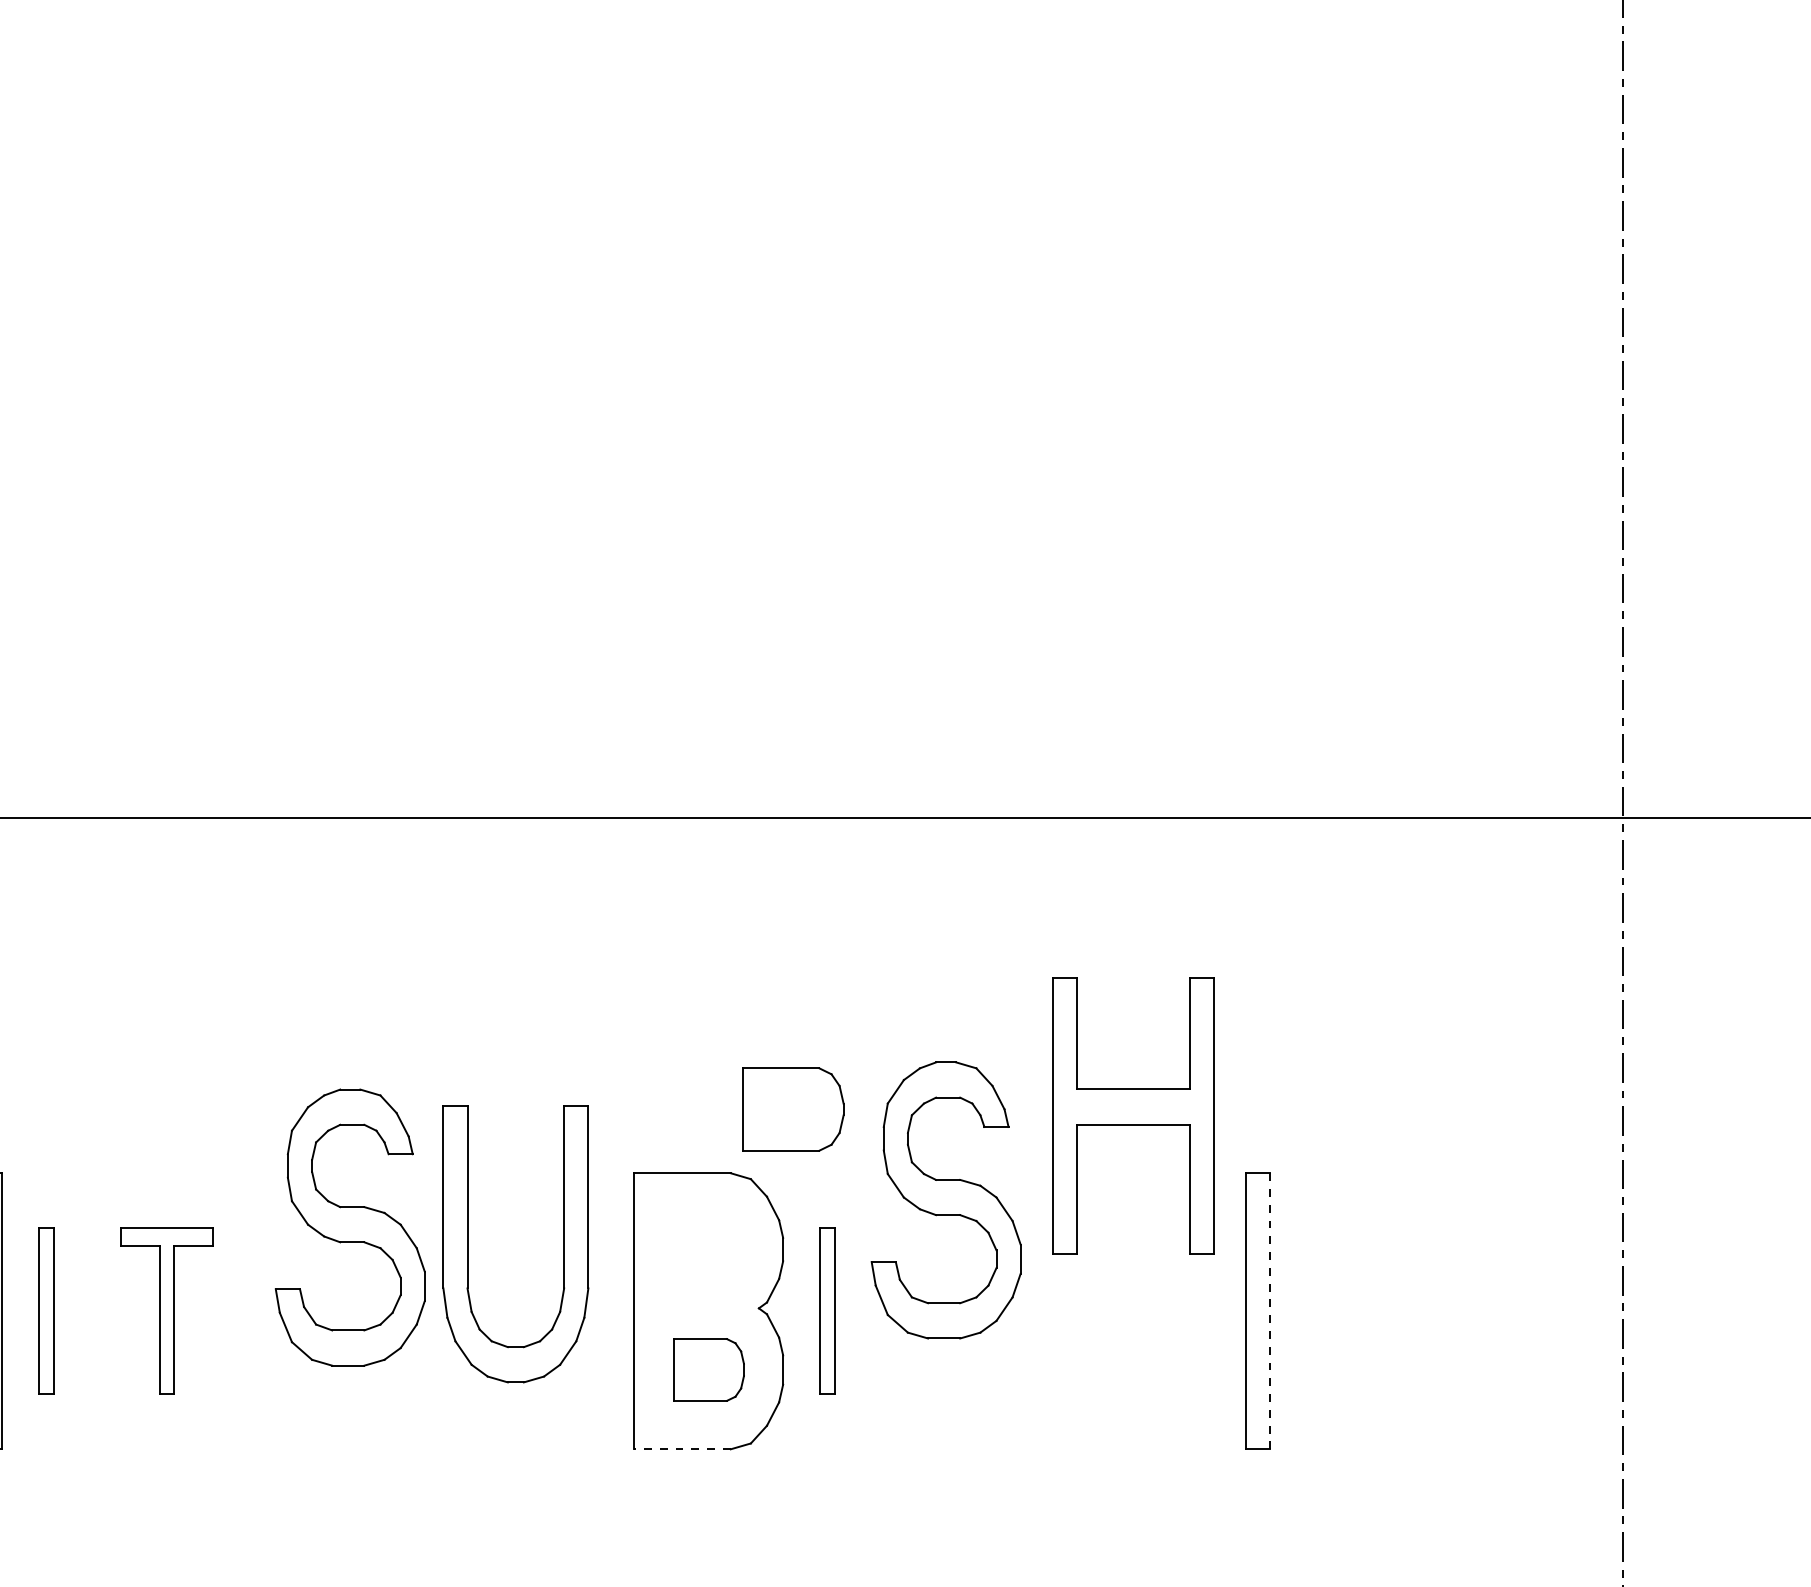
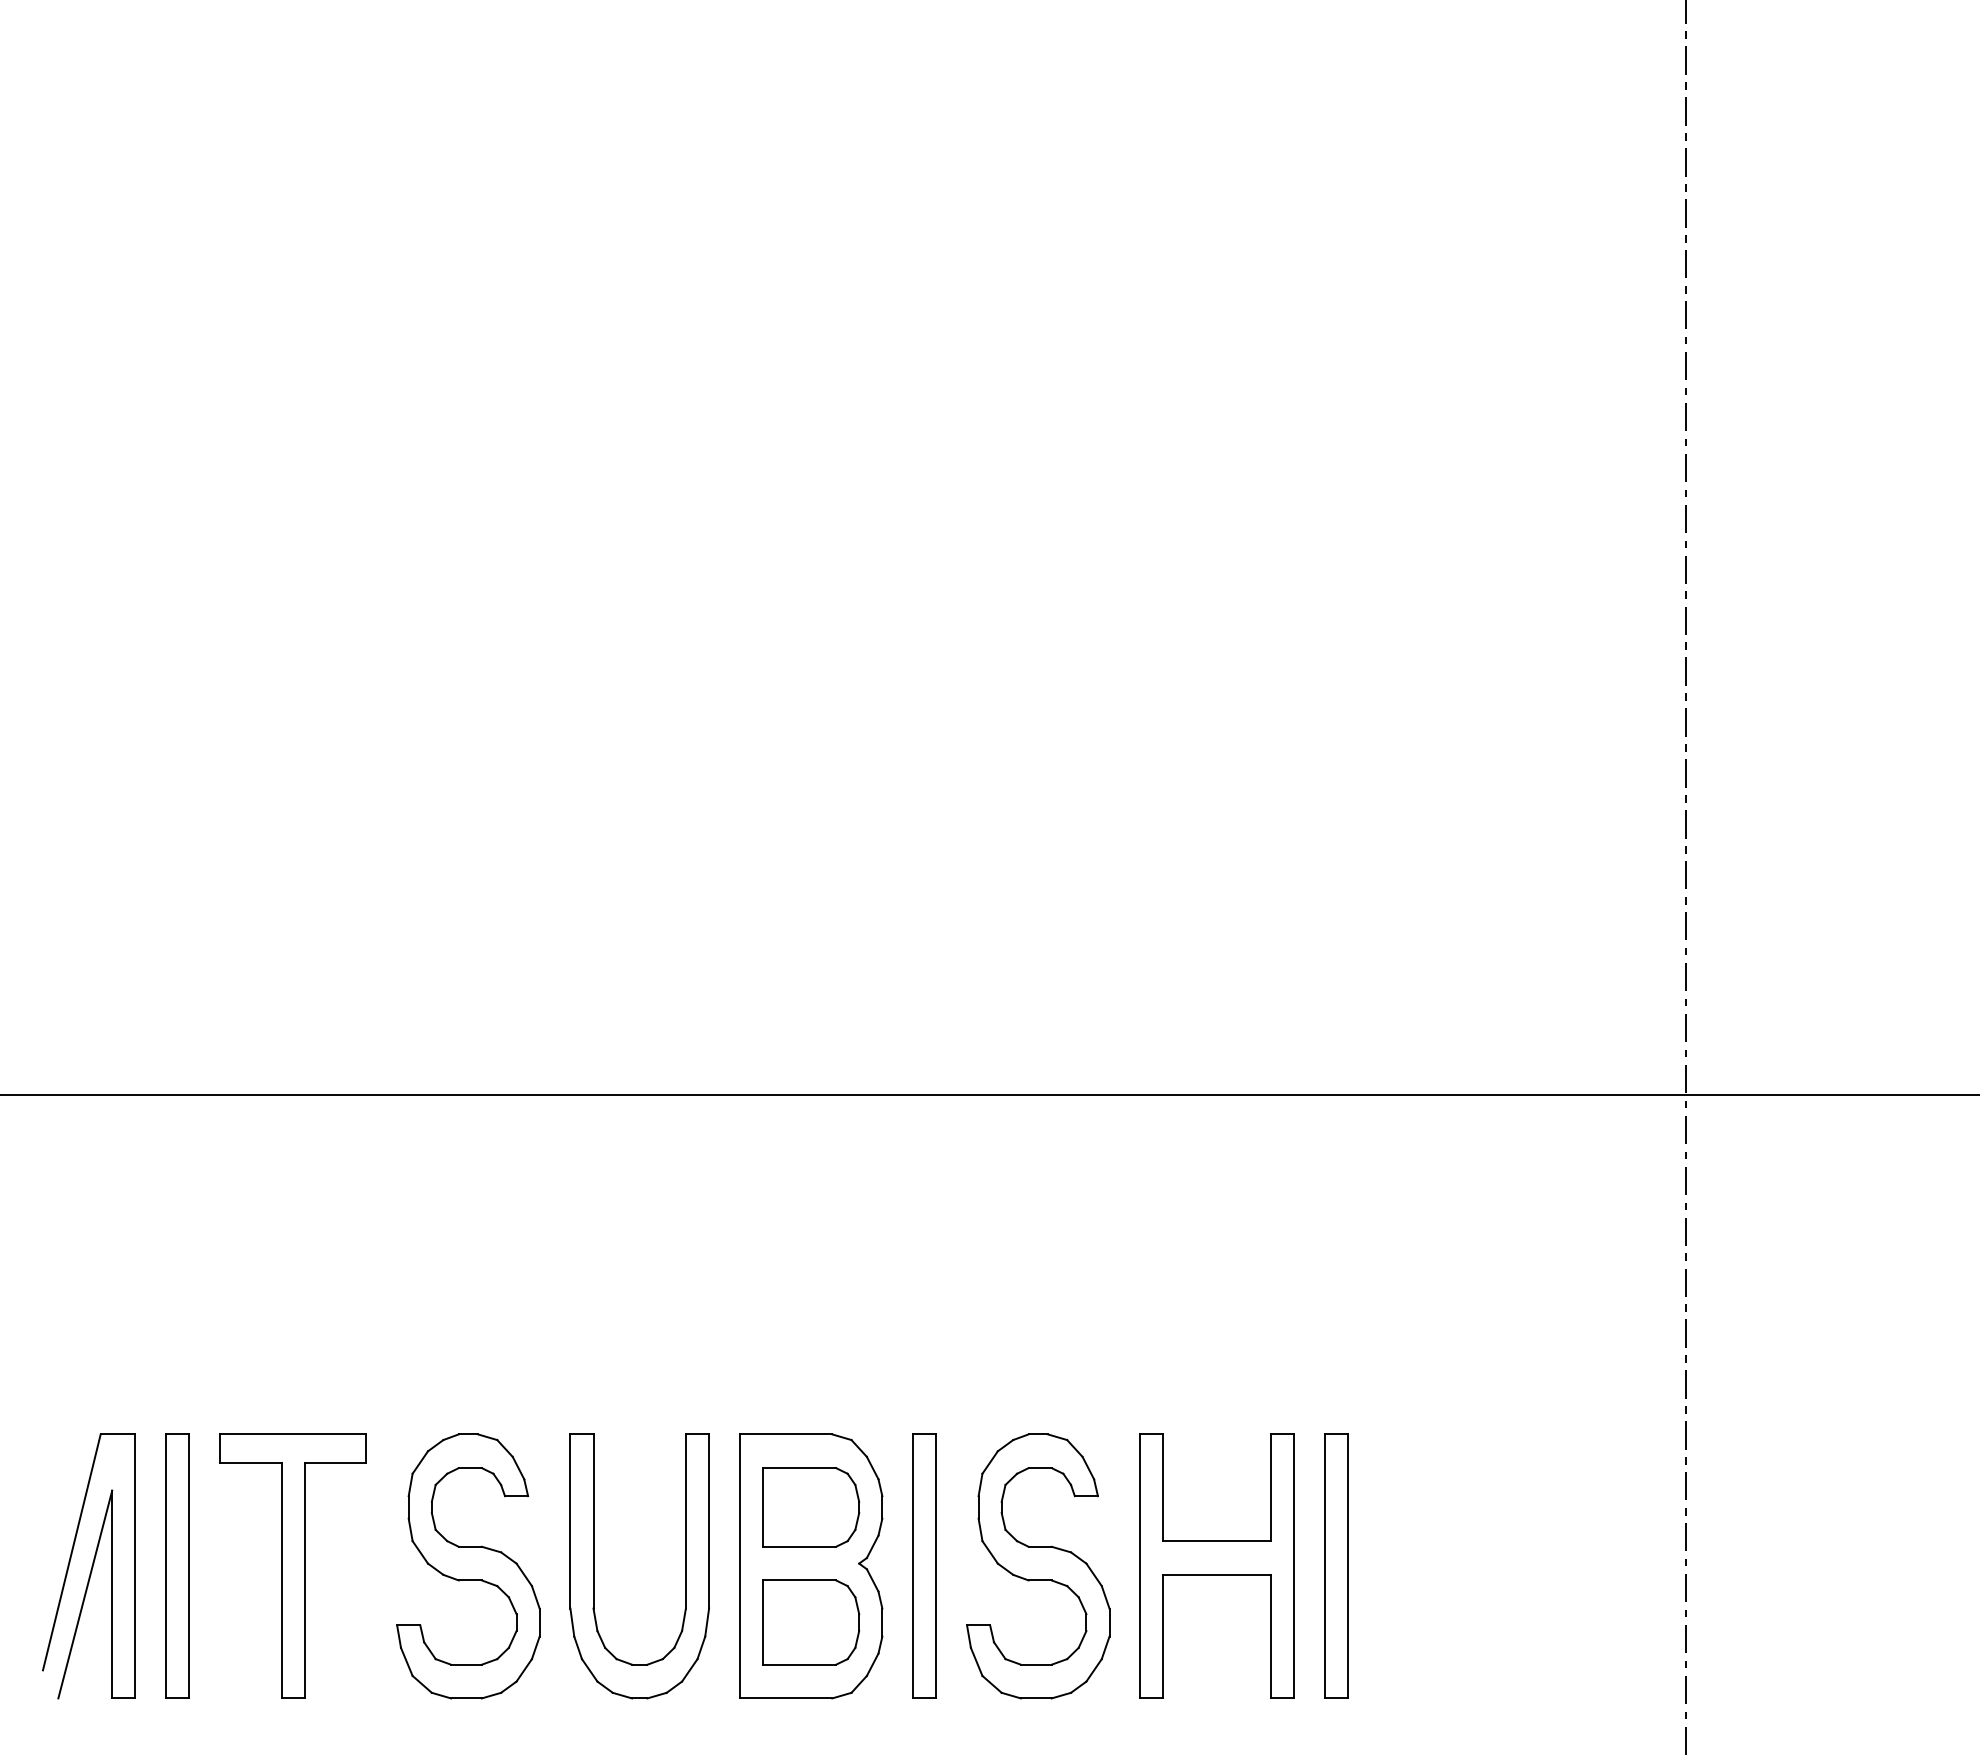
part: (793, 1109) -> (811, 1507), moved
part: (1132, 1114) -> (1216, 1565), moved
part: (946, 1200) -> (1038, 1566), moved
part: (350, 1227) -> (468, 1566), moved
part: (468, 1244) -> (594, 1566), moved
part: (46, 1310) -> (177, 1565), size x1.67
part: (166, 1310) -> (292, 1565), size x1.67
part: (827, 1310) -> (924, 1565), size x1.67
line: (1270, 1311) -> (1348, 1566), dashed -> solid
part: (709, 1369) -> (811, 1622), size x1.43
line: (681, 1449) -> (785, 1698), dashed -> solid

